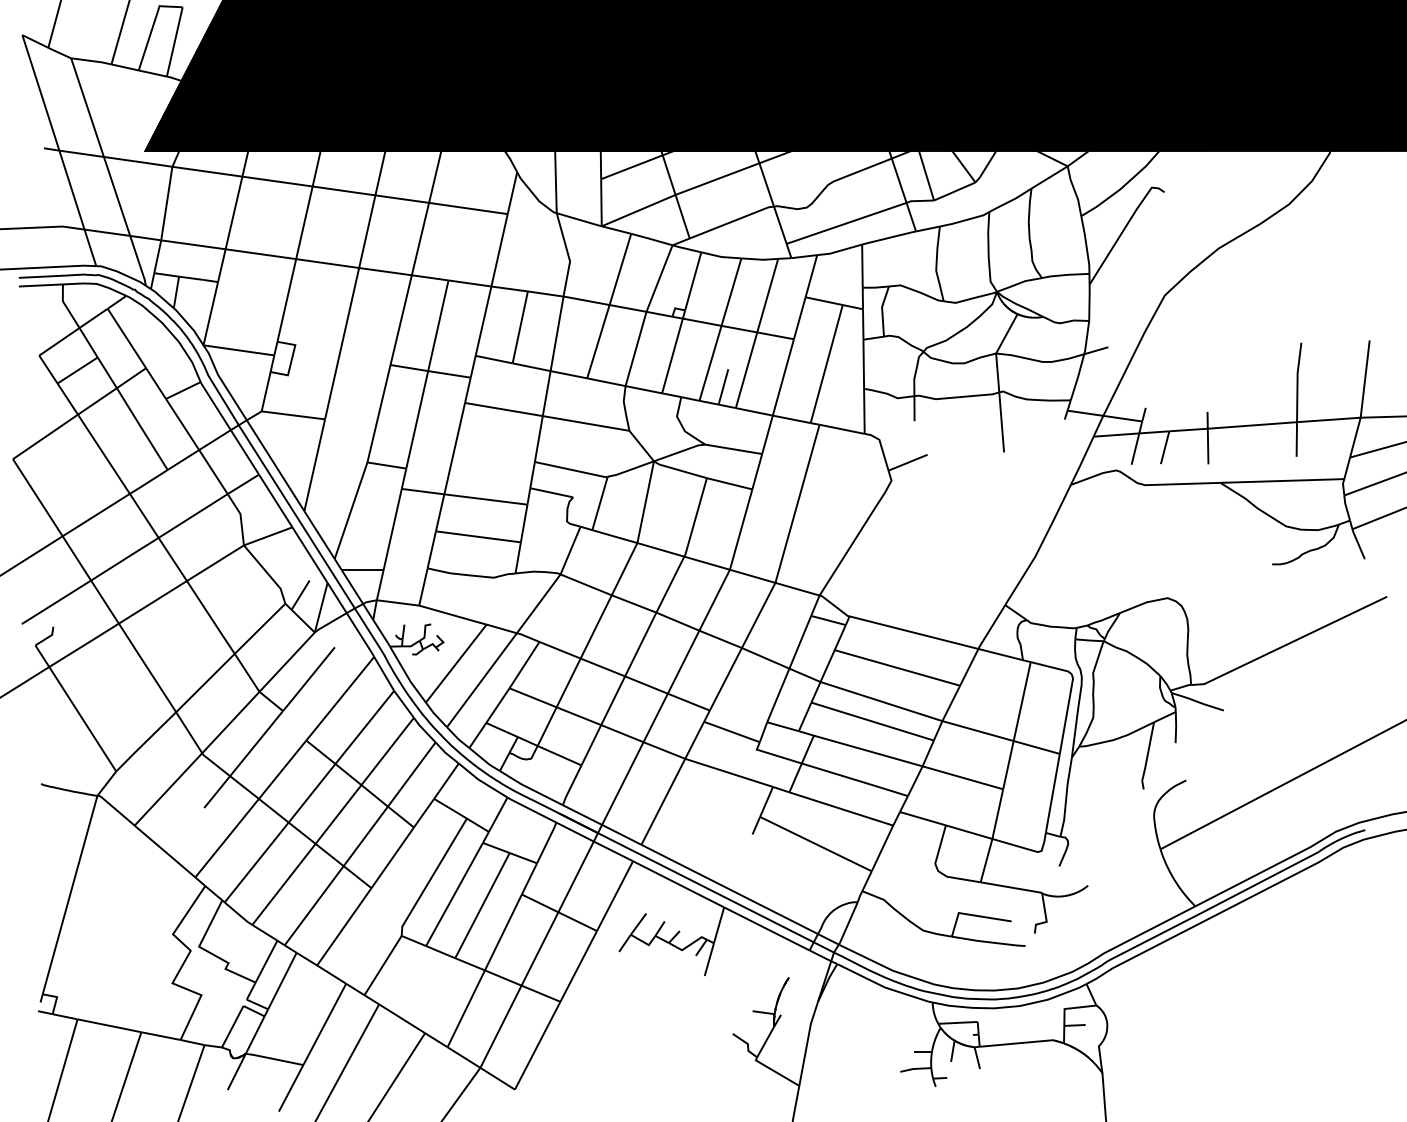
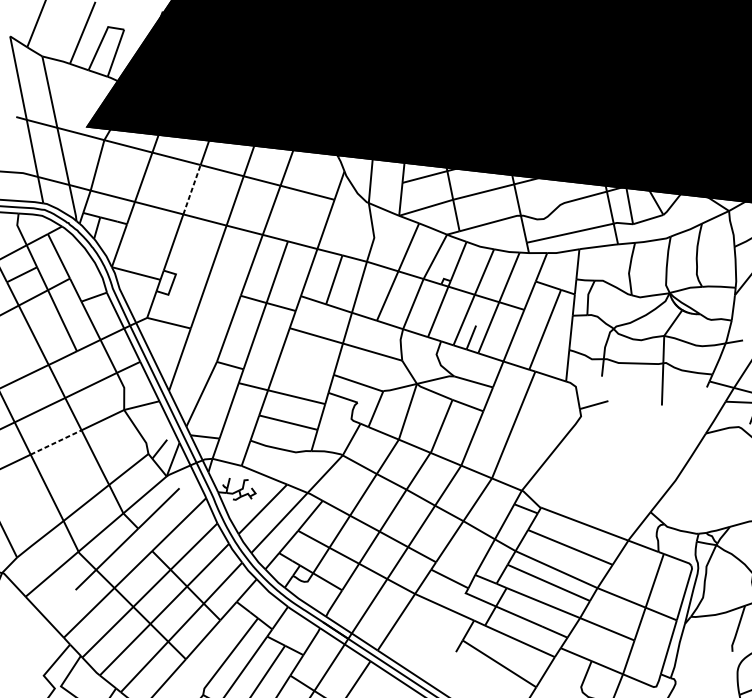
line: (304, 222) -> (192, 189), solid -> dashed
line: (152, 602) -> (55, 442), solid -> dashed

